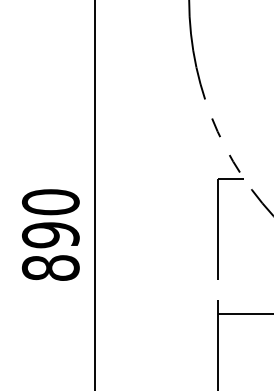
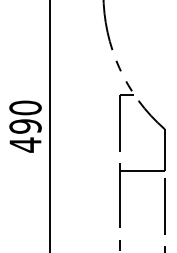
text: (50, 267) -> (25, 144), 890 -> 490

